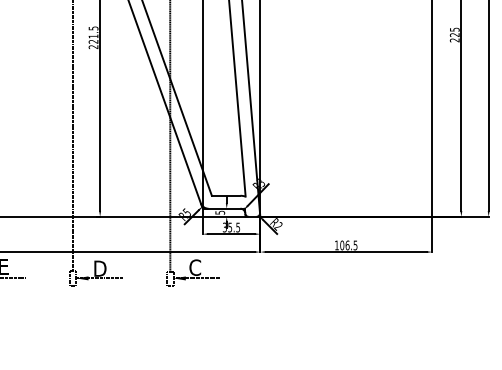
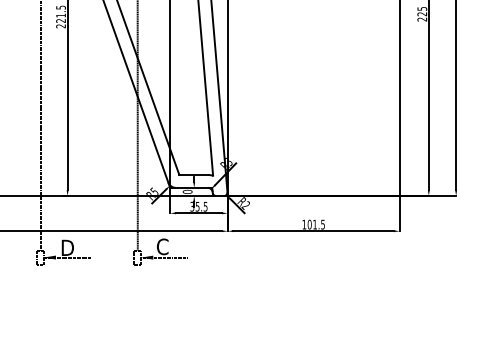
text: (220, 212) -> (187, 191), 5 -> 0
text: (347, 245) -> (314, 224), 106.5 -> 101.5

